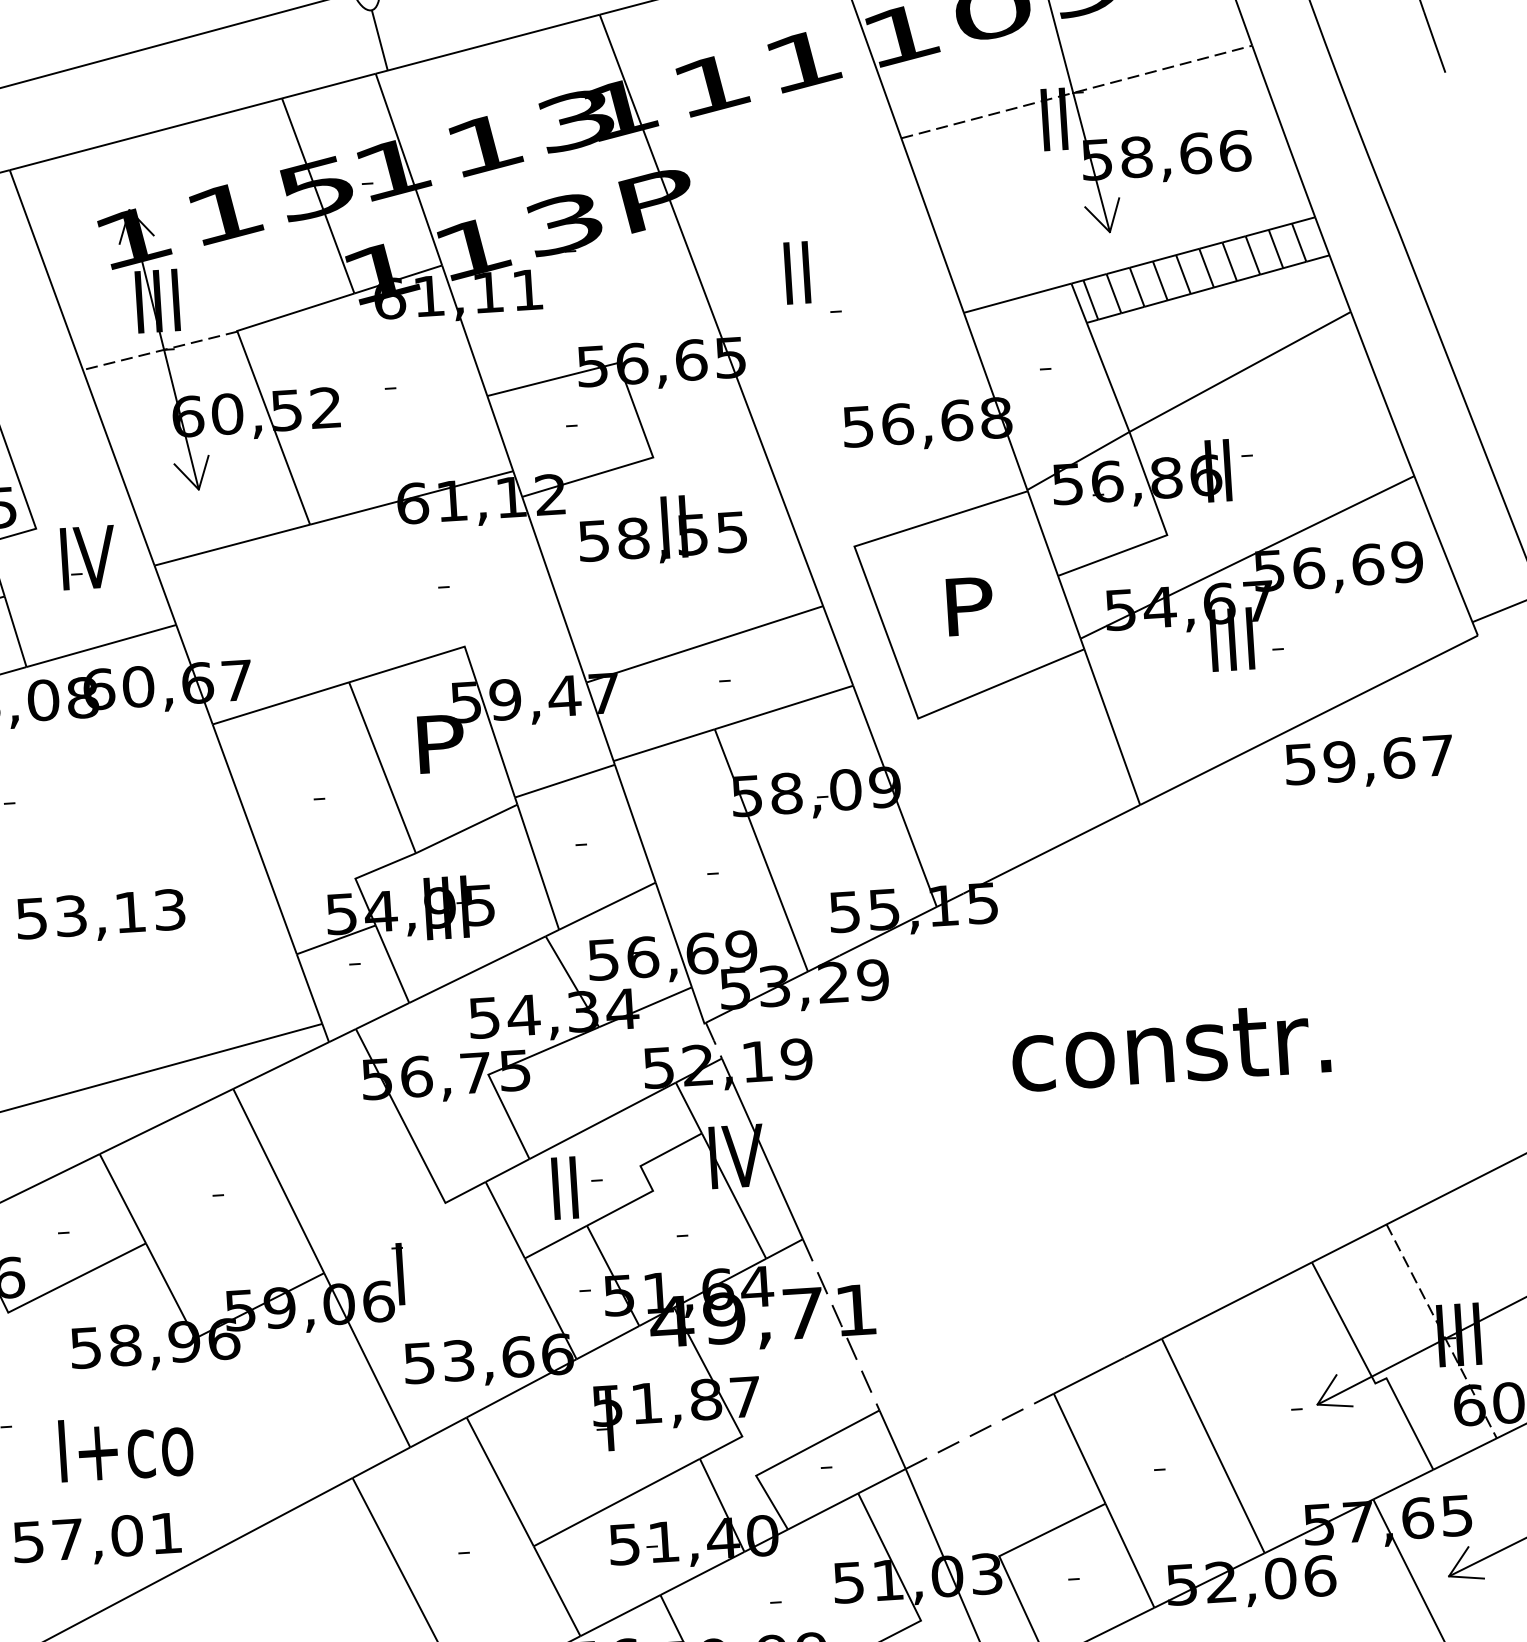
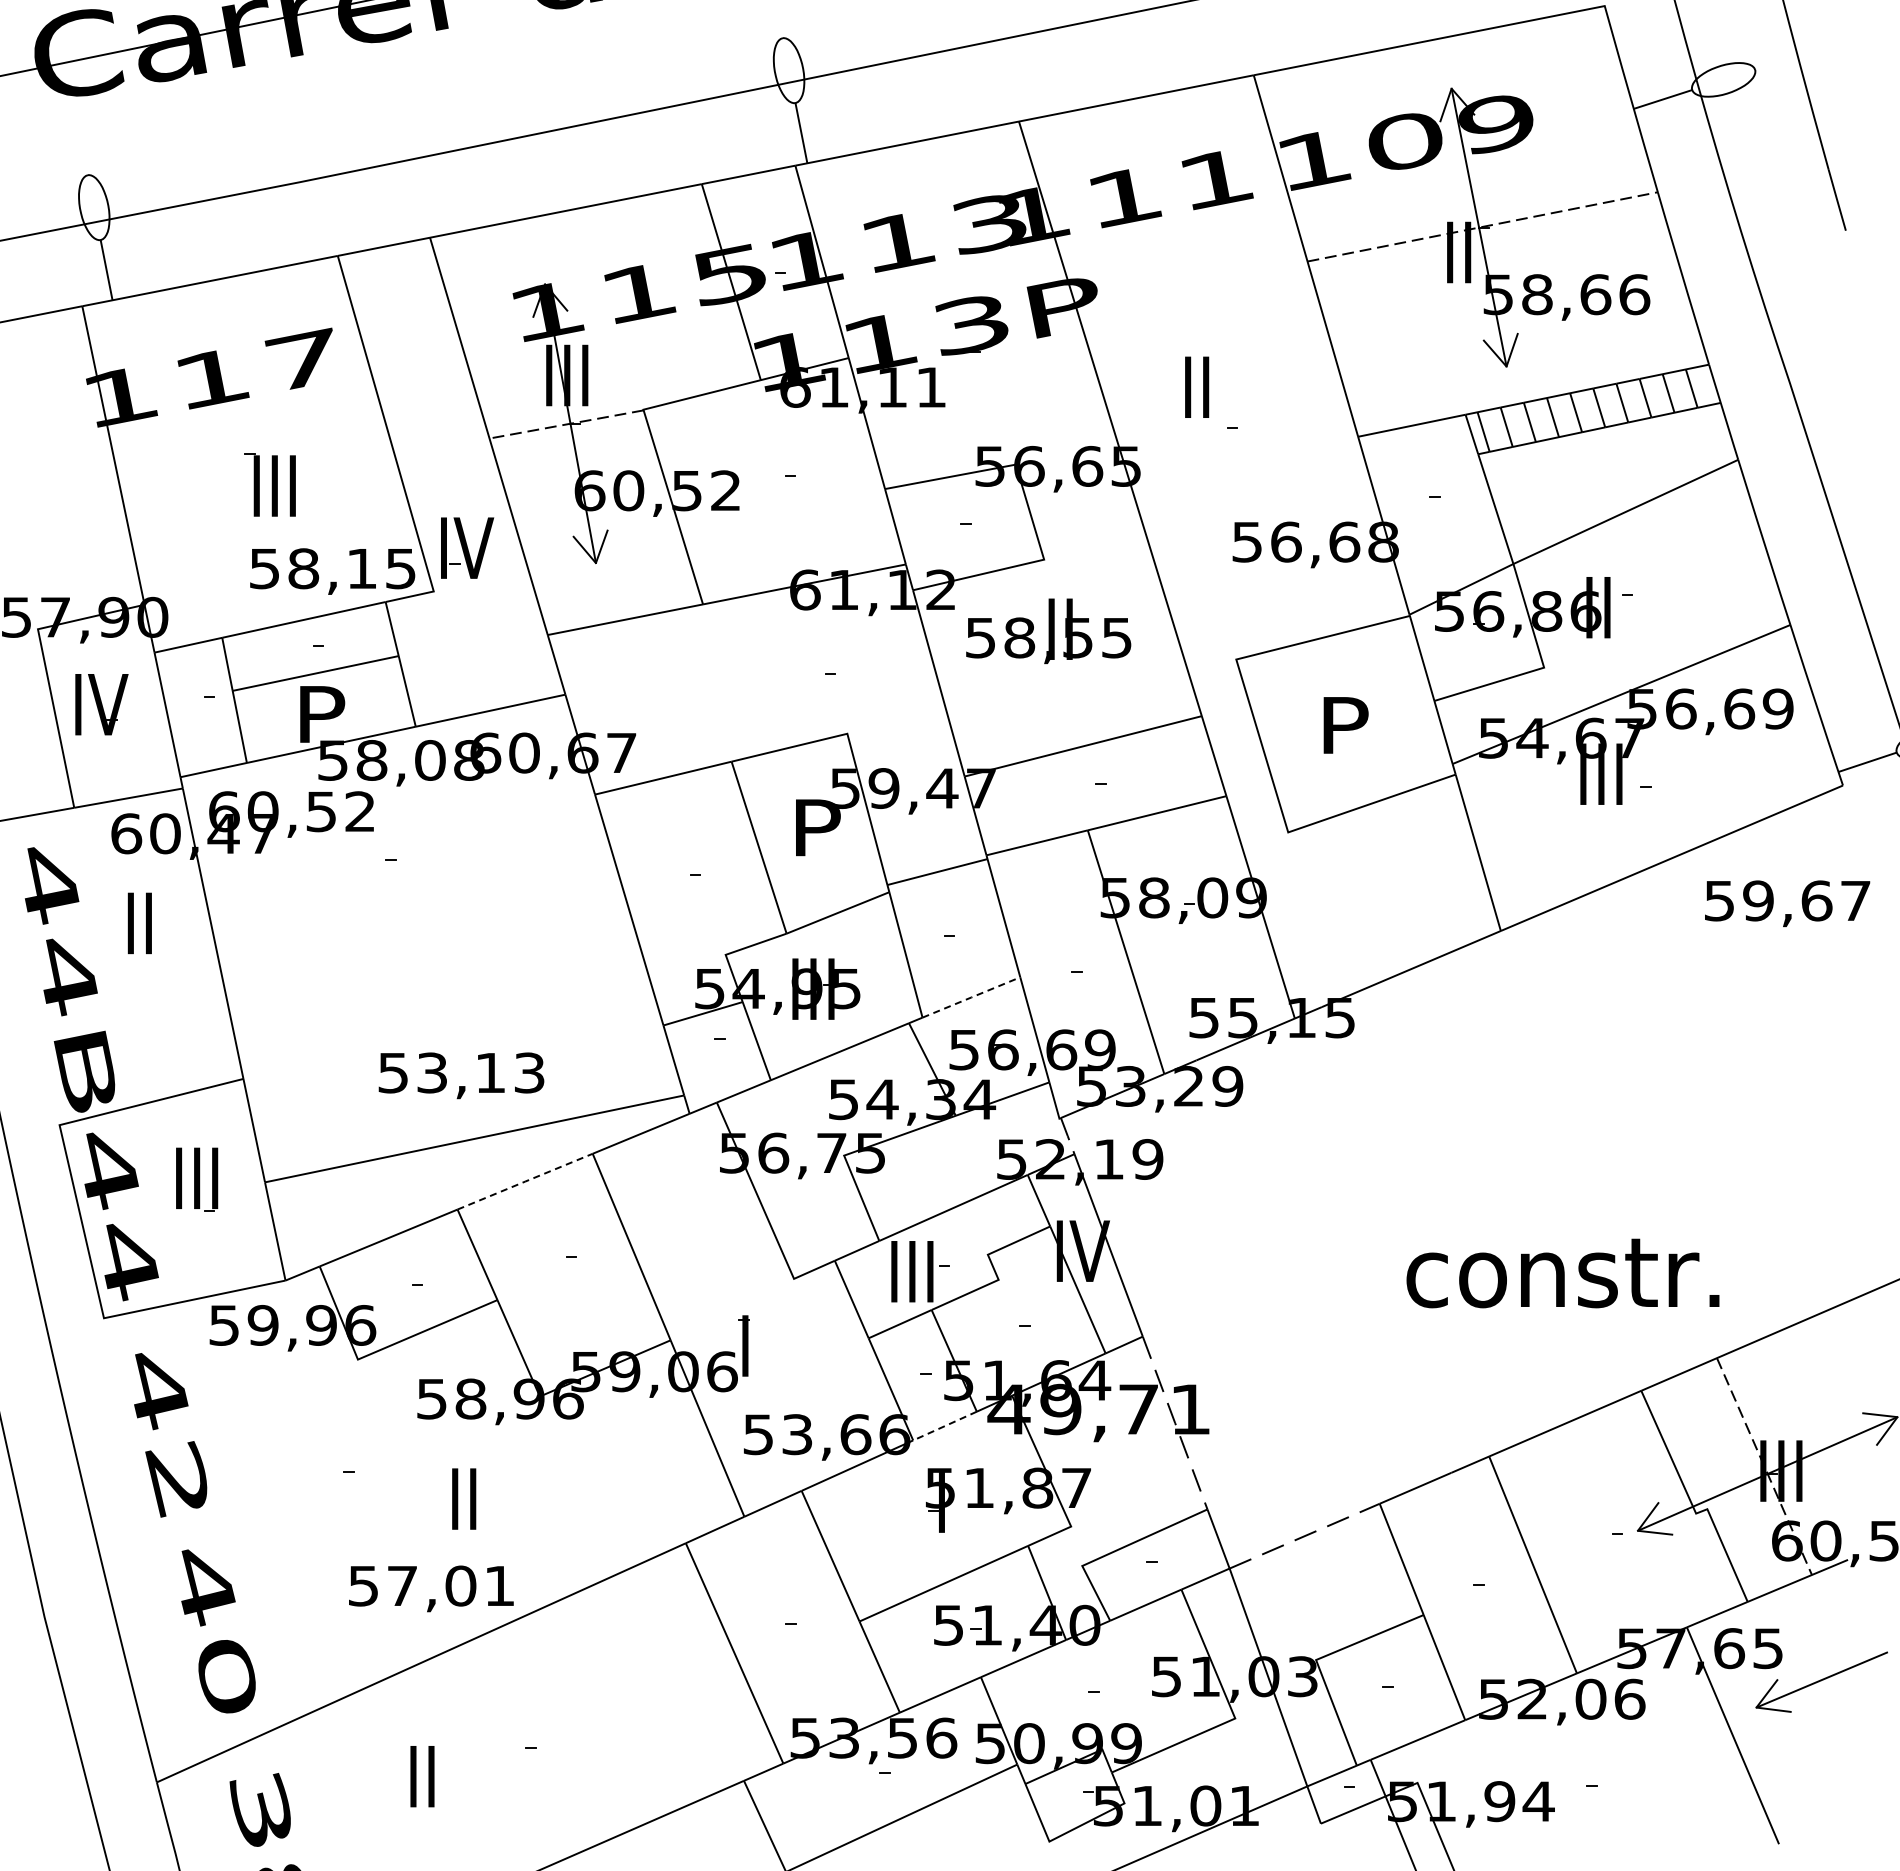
part: (88, 557) -> (467, 547), moved
text: (1369, 762) -> (1787, 903), moved
line: (607, 906) -> (971, 997), solid -> dashed
text: (101, 916) -> (461, 1075), moved
text: (1170, 1048) -> (1562, 1273), moved
line: (166, 1121) -> (525, 1181), solid -> dashed
text: (565, 1187) -> (912, 1271), II -> III
line: (608, 1343) -> (945, 1426), solid -> dashed
text: (126, 1447) -> (465, 1499), I+co -> II

